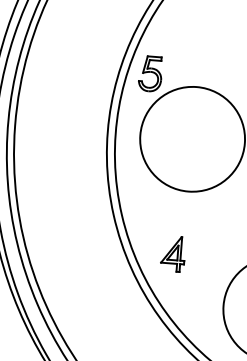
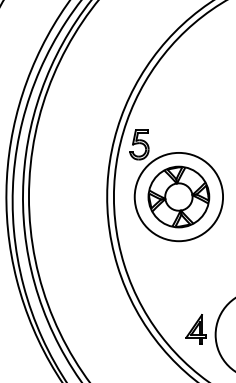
part: (192, 138) -> (178, 196), added
part: (172, 253) -> (195, 329), moved

